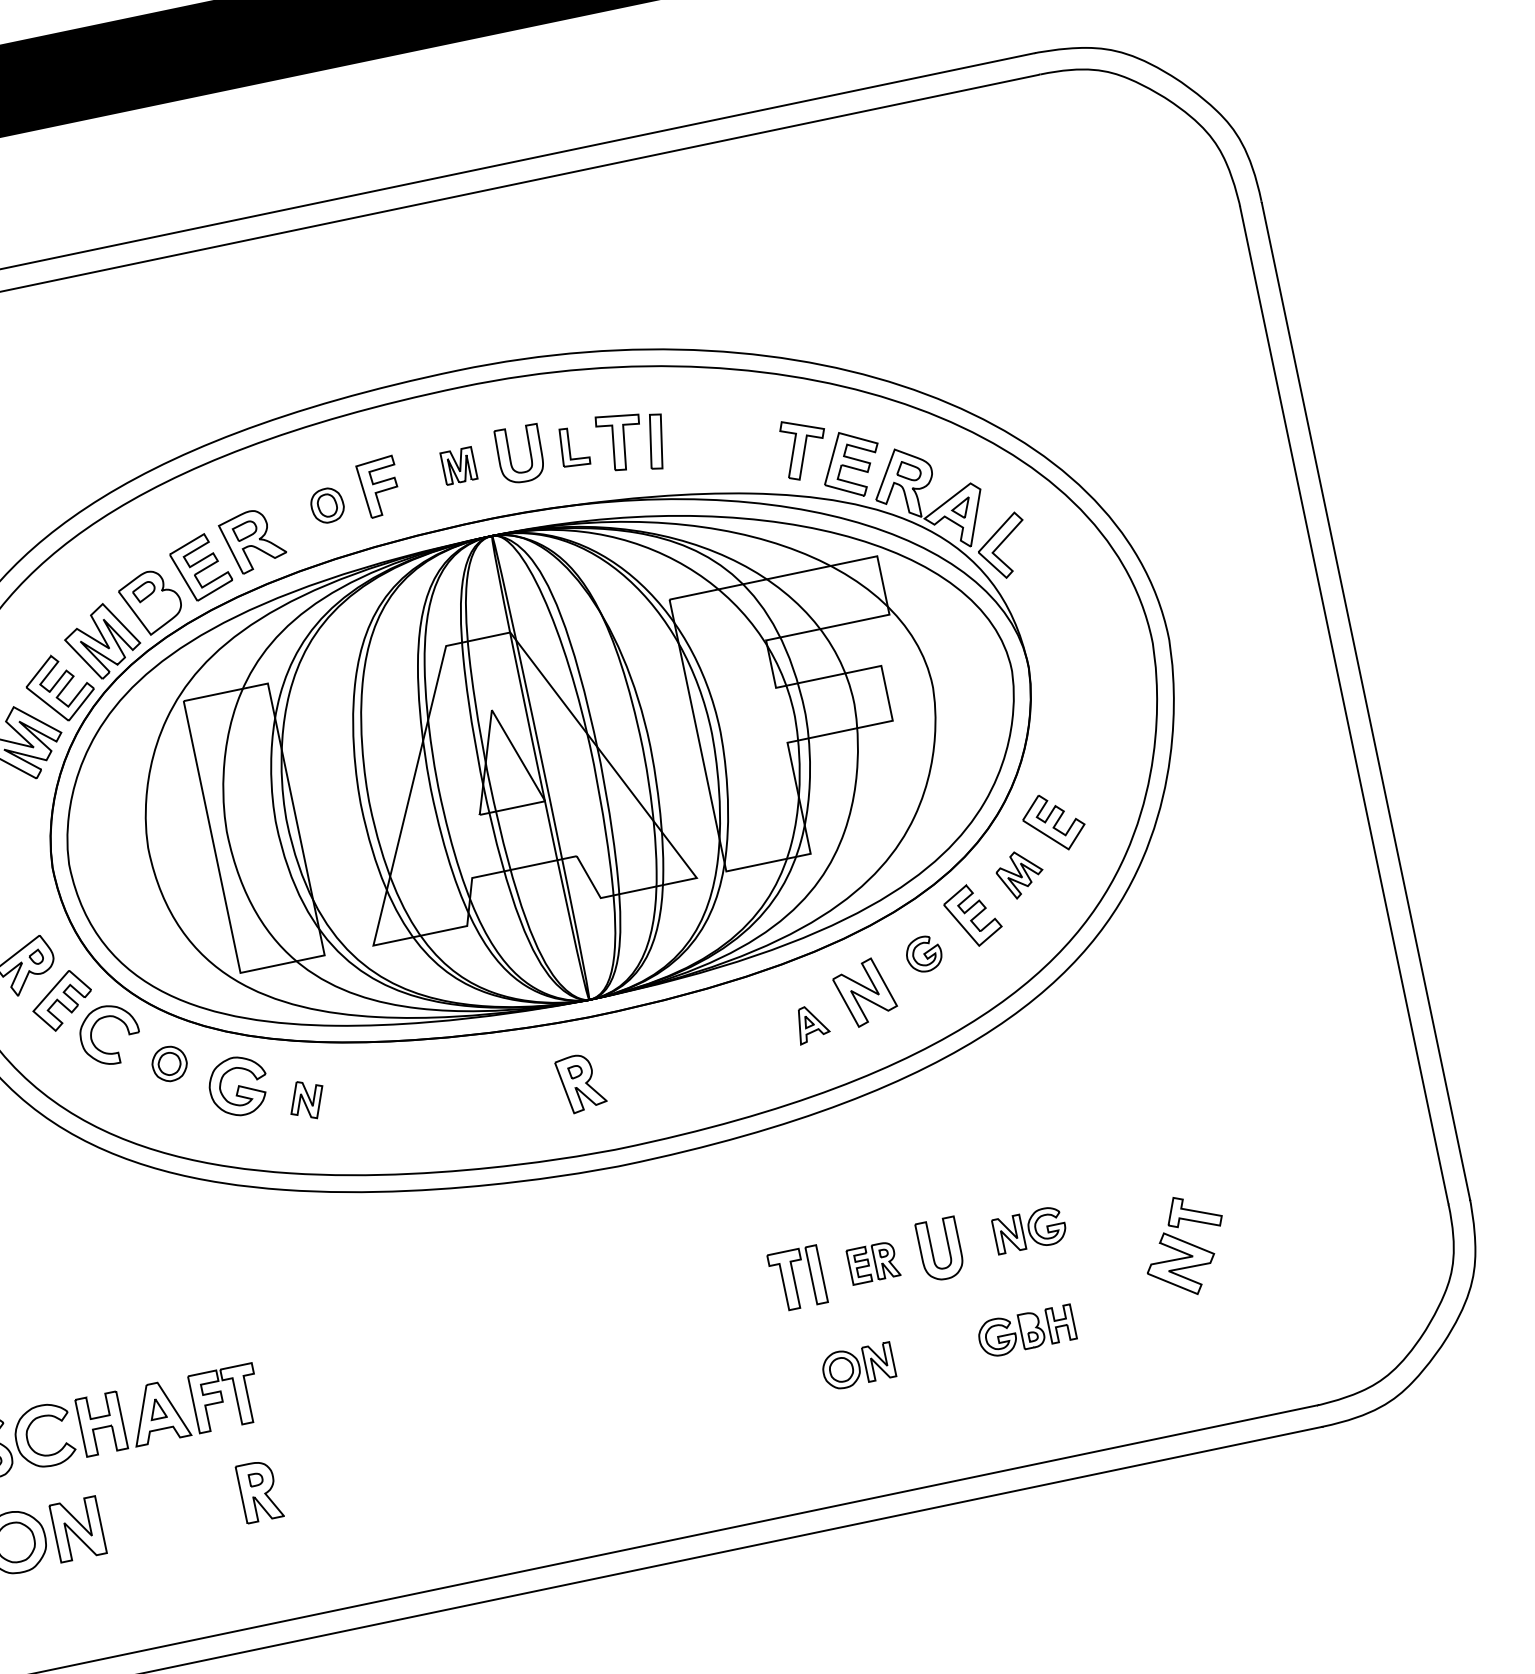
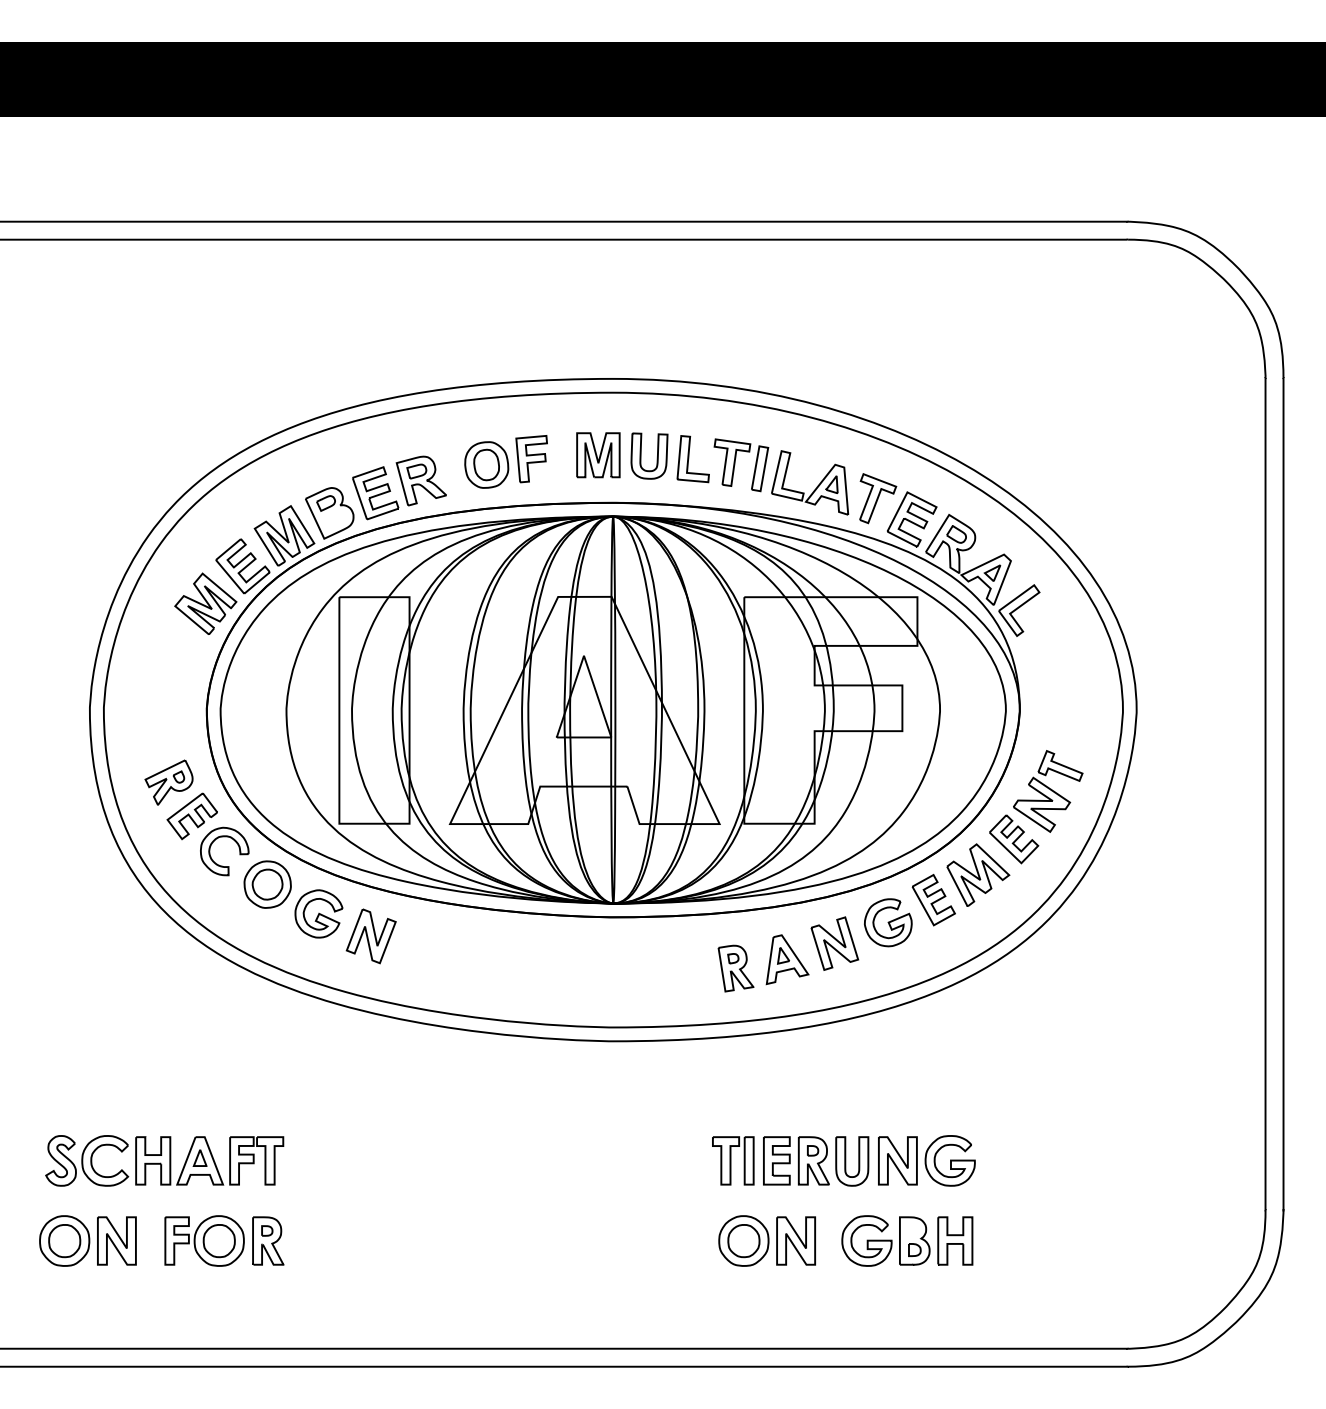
part: (572, 447) -> (692, 459), size x1.43
part: (728, 448) -> (816, 486), added
part: (459, 466) -> (598, 455), size x1.67
part: (326, 505) -> (486, 464), size x1.67
part: (1020, 873) -> (978, 874), size x1.67
part: (924, 953) -> (888, 922), size x1.67
part: (812, 1023) -> (787, 959), size x1.67
part: (169, 1063) -> (267, 884), size x1.67
part: (580, 1083) -> (735, 968), moved
part: (306, 1100) -> (370, 936), size x1.67
part: (1029, 1229) -> (926, 1160), size x1.67
part: (1185, 1246) -> (1048, 791), moved
part: (873, 1262) -> (796, 1160), size x1.67
part: (1026, 1330) -> (907, 1240), size x1.67
part: (857, 1365) -> (766, 1240), size x1.67
part: (183, 1506) -> (204, 1240), added

